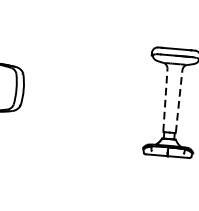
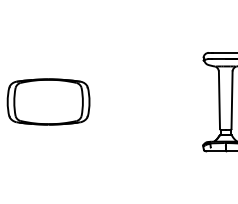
line: (165, 100) -> (219, 100), dashed -> solid
line: (179, 101) -> (232, 100), dashed -> solid

